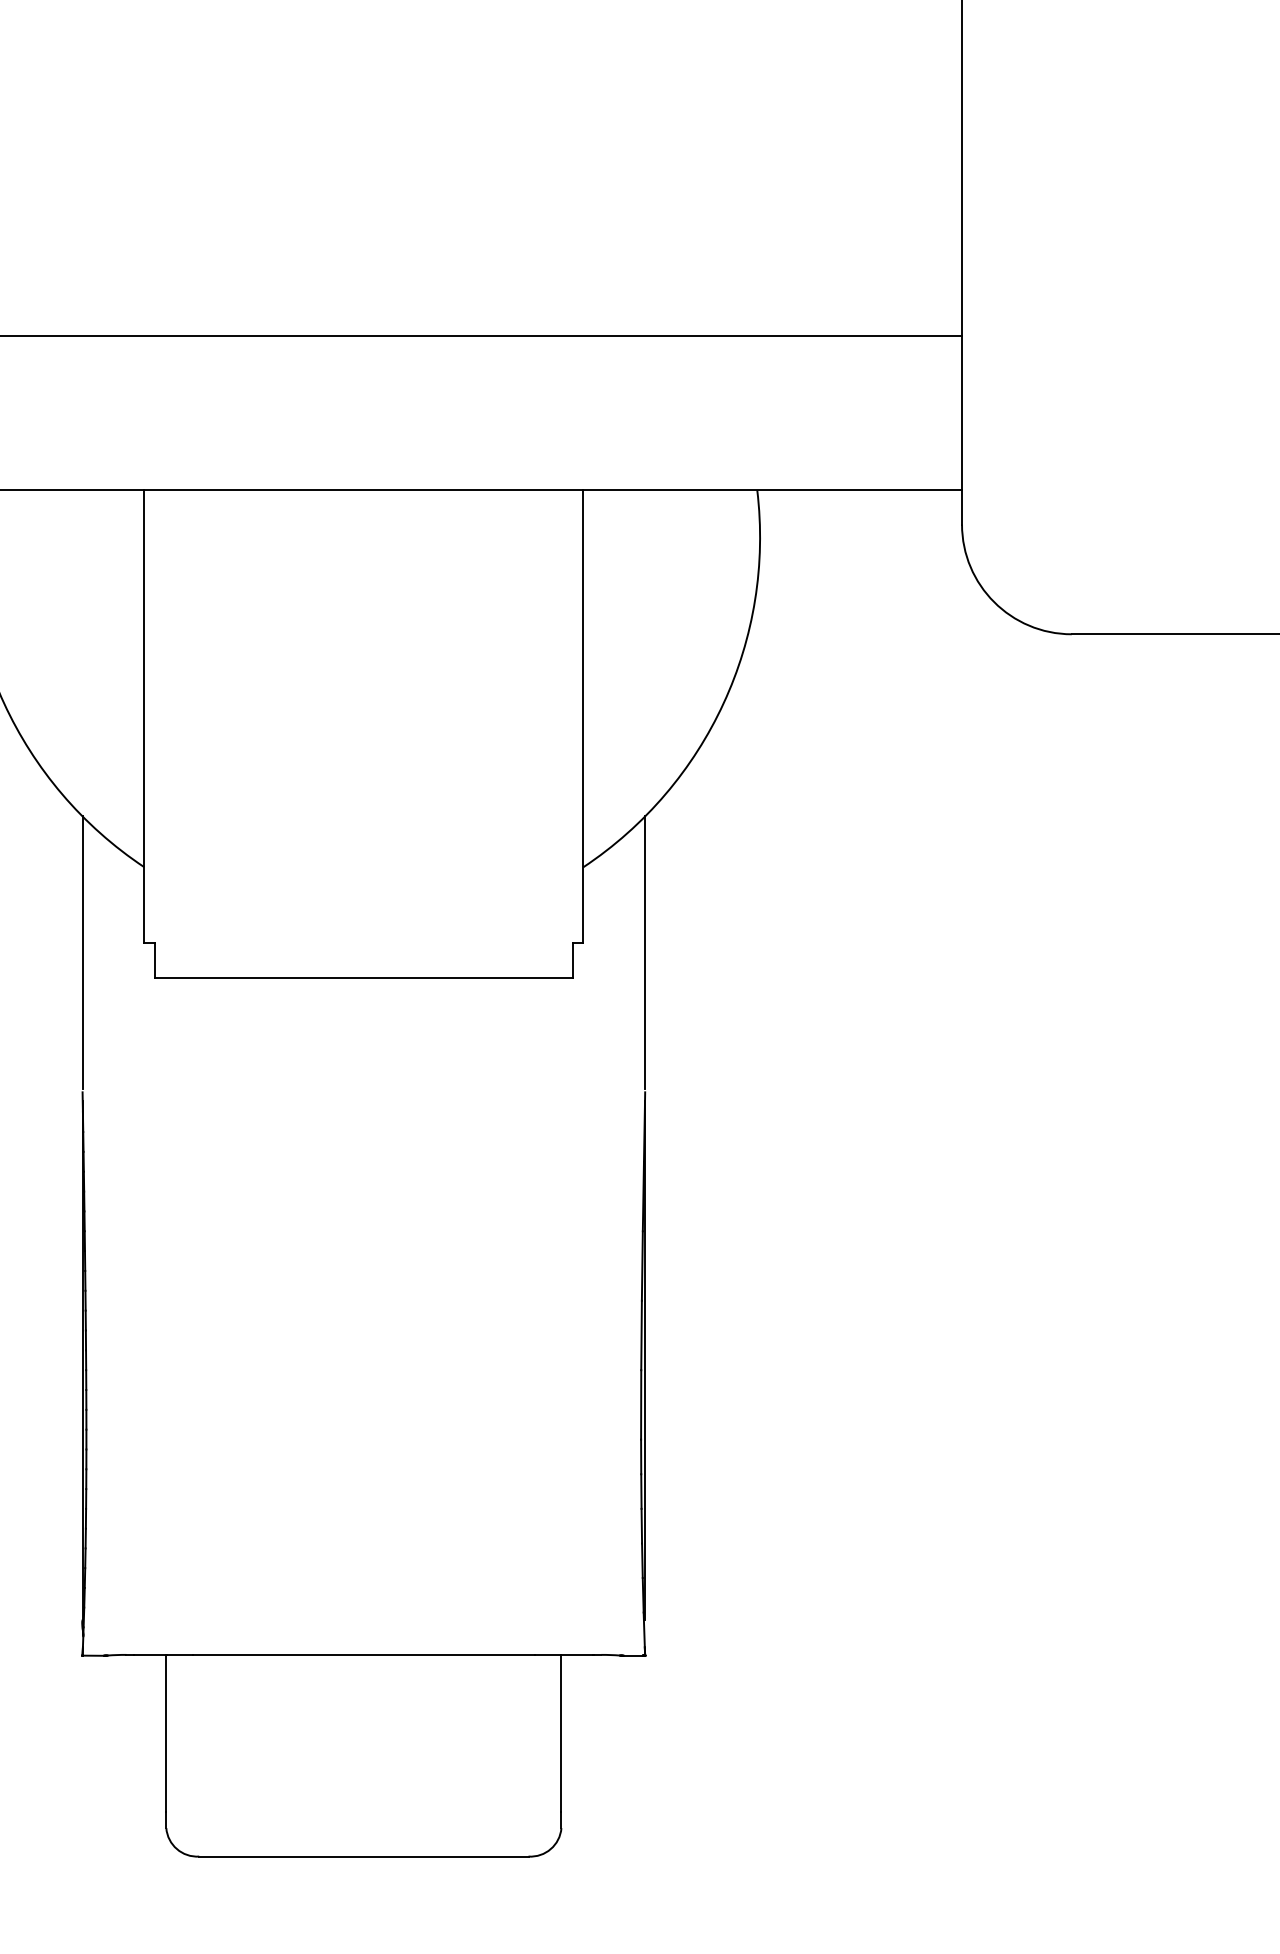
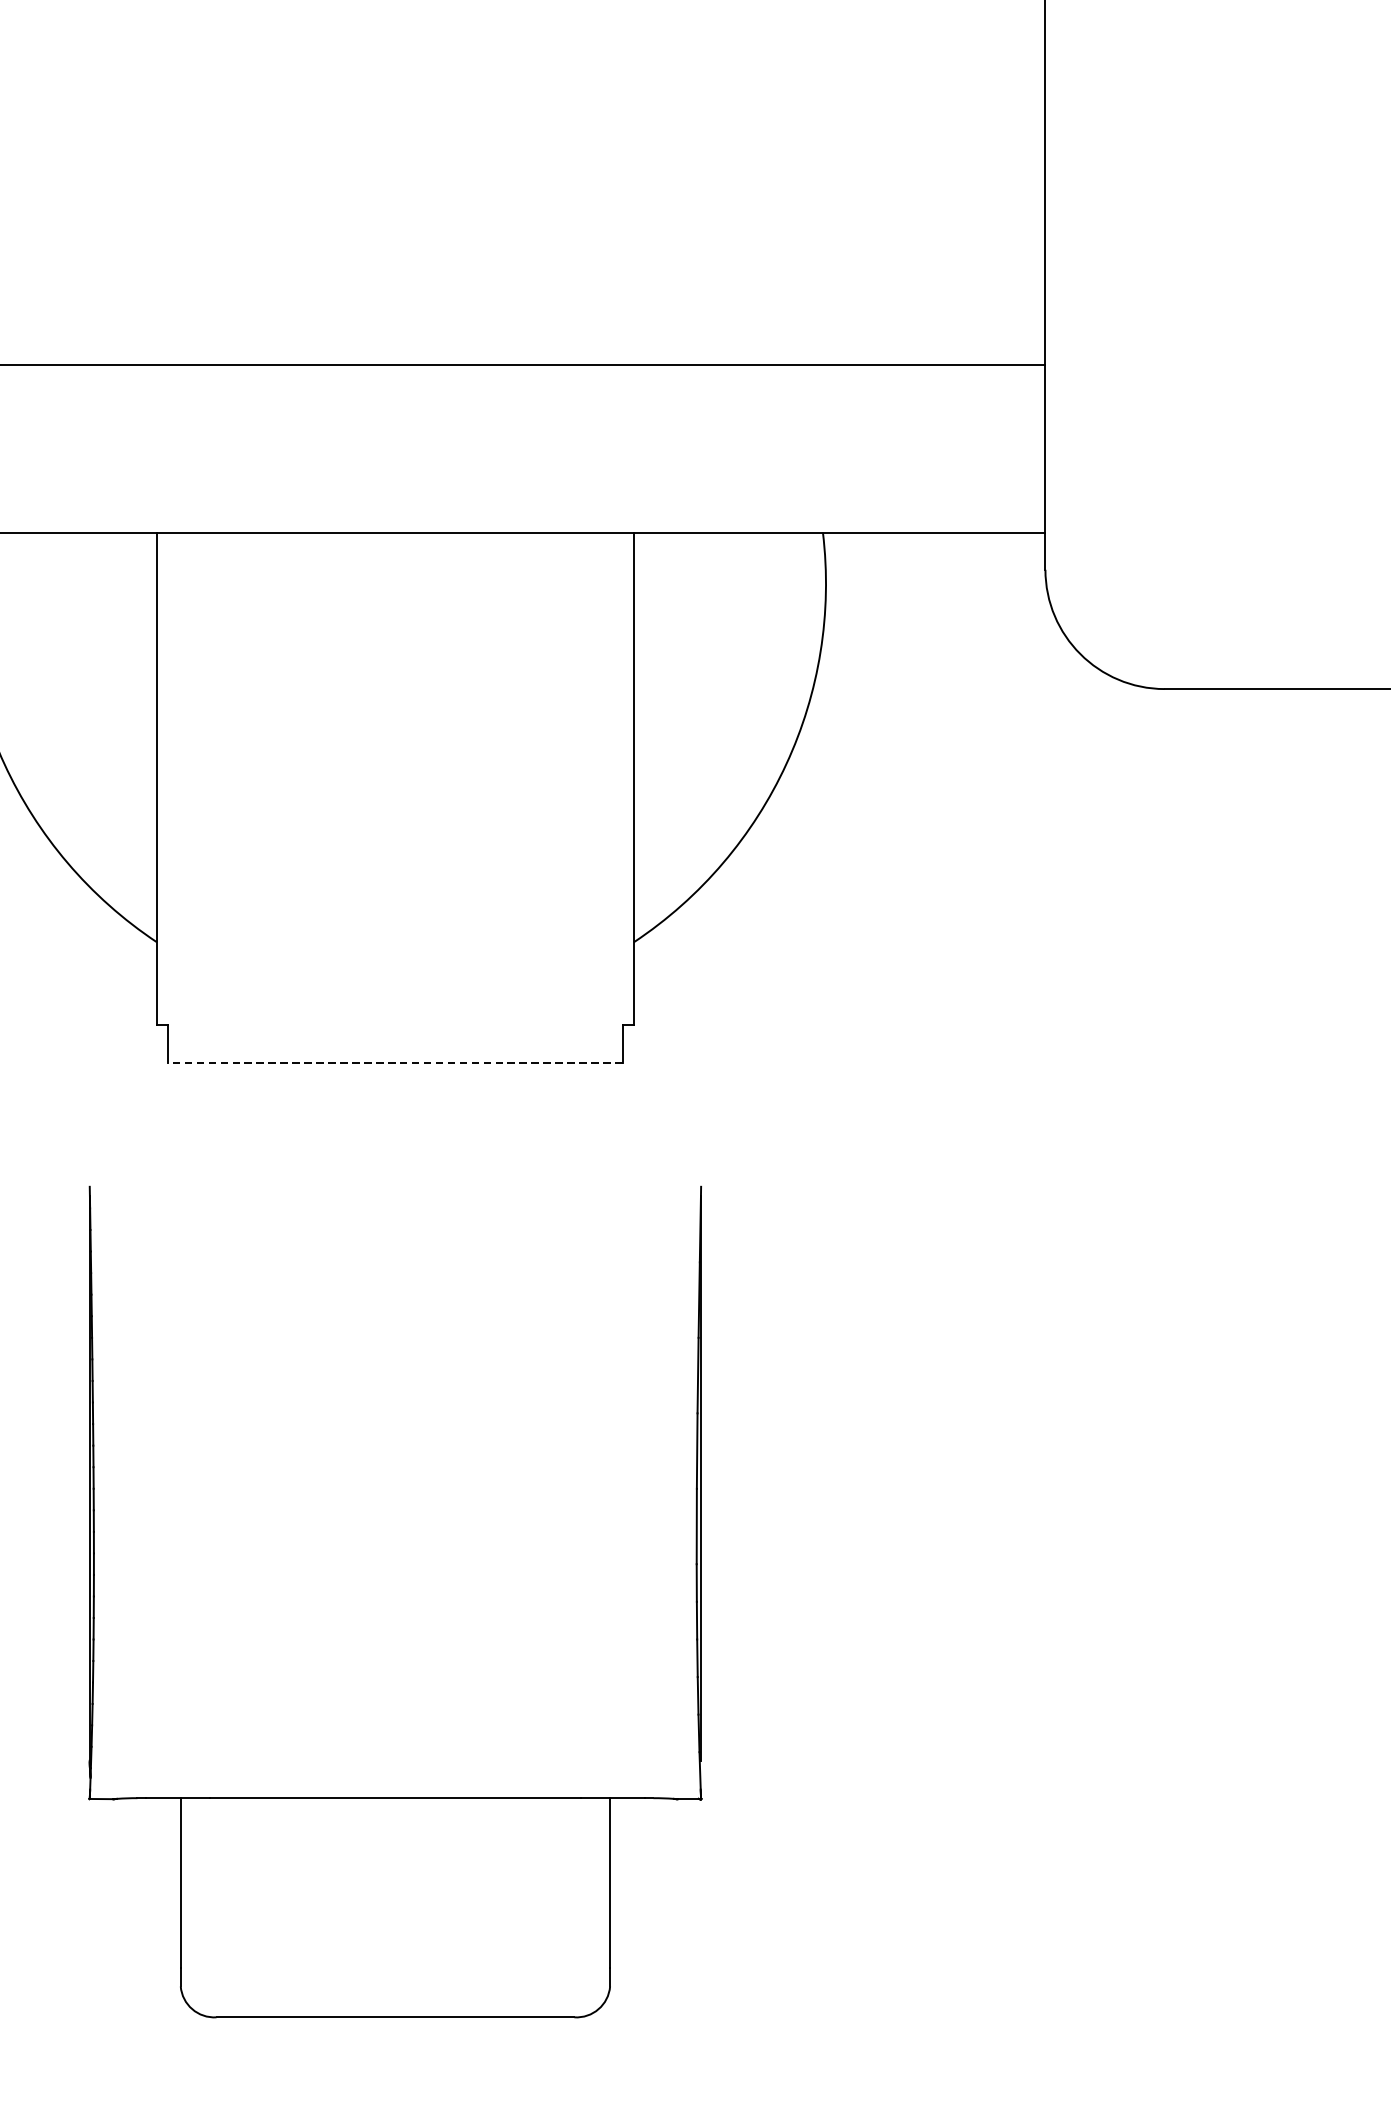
line: (82, 952) -> (89, 1034), removed
line: (645, 952) -> (701, 1034), removed
line: (363, 978) -> (395, 1063), solid -> dashed

